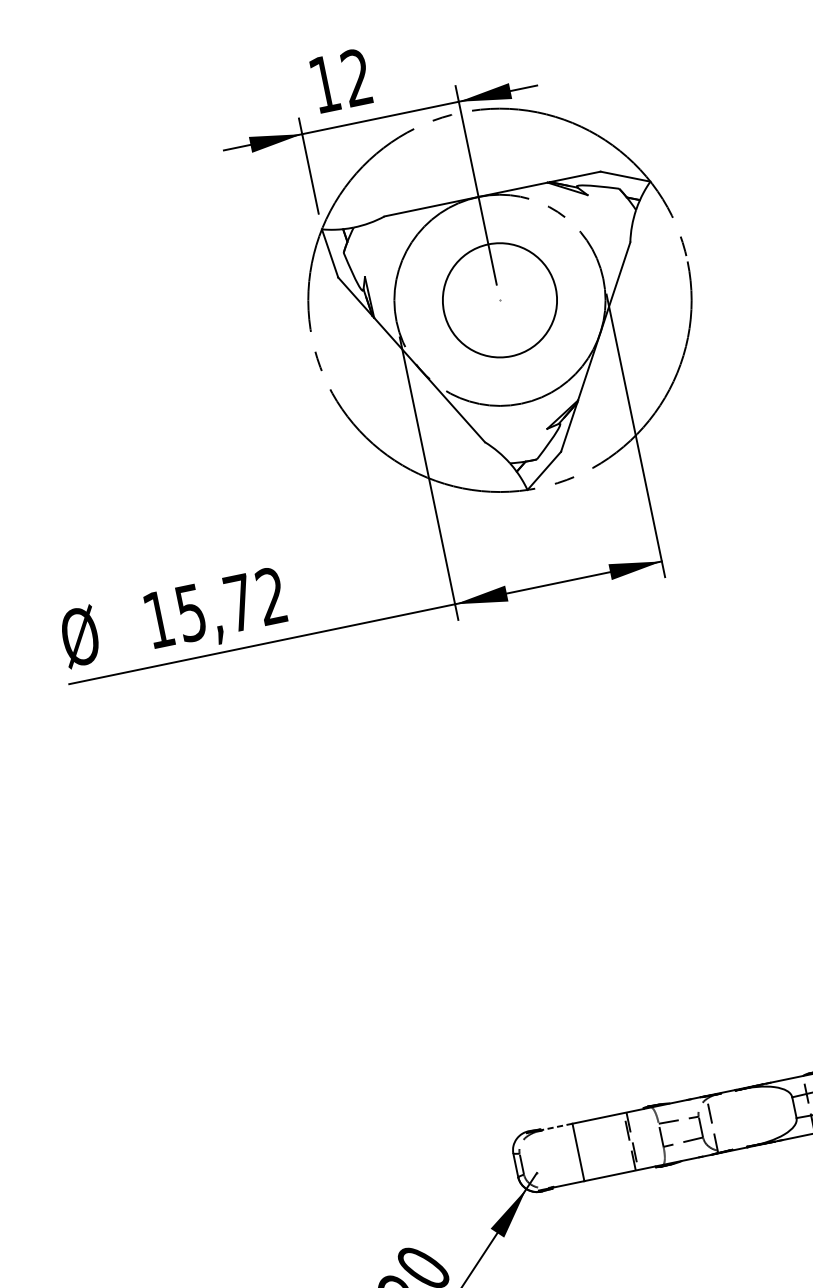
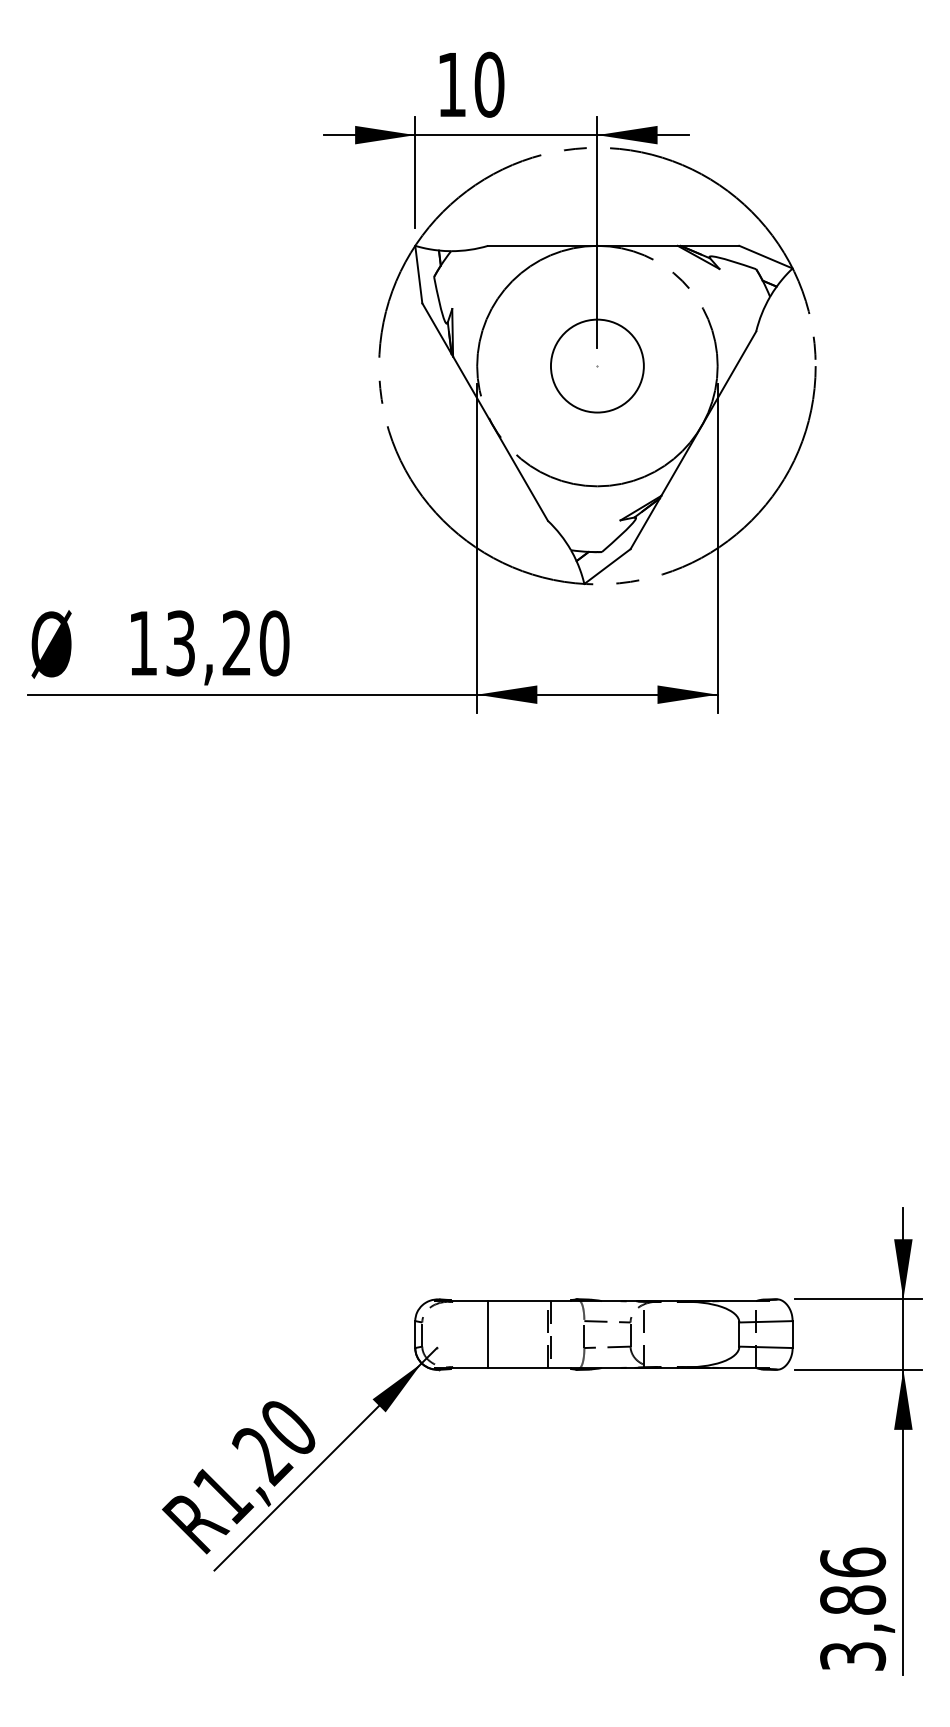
text: (357, 77) -> (489, 84), 12 -> 10
circle: (499, 299) -> (596, 365), size x0.71
text: (231, 604) -> (227, 643), 15,72 -> 13,20
line: (556, 1127) -> (469, 1301), dashed -> solid

